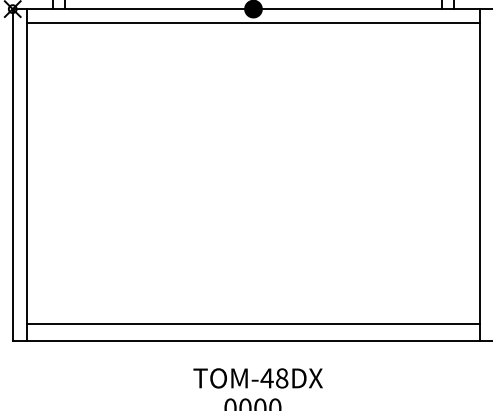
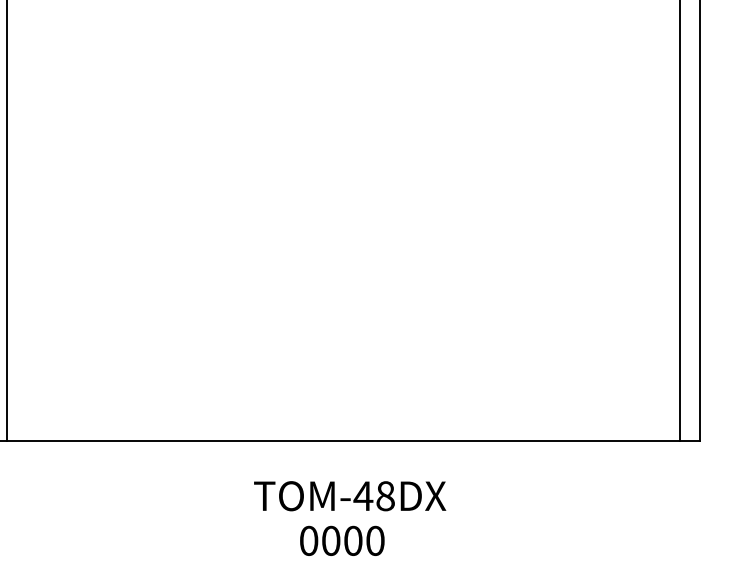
line: (253, 324) -> (343, 416), removed

